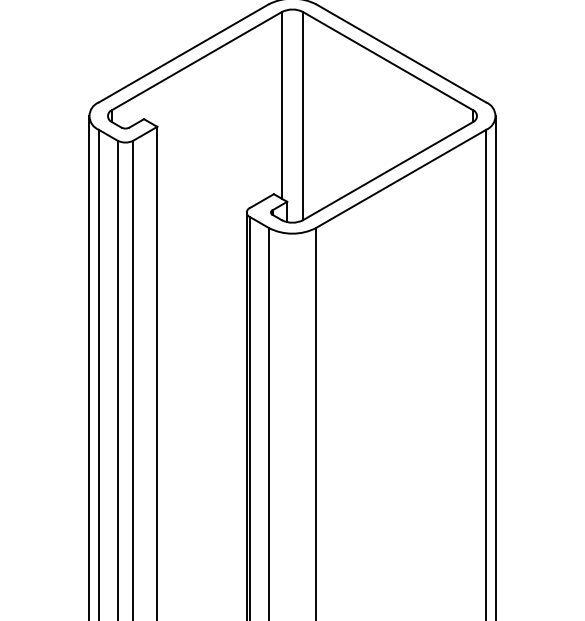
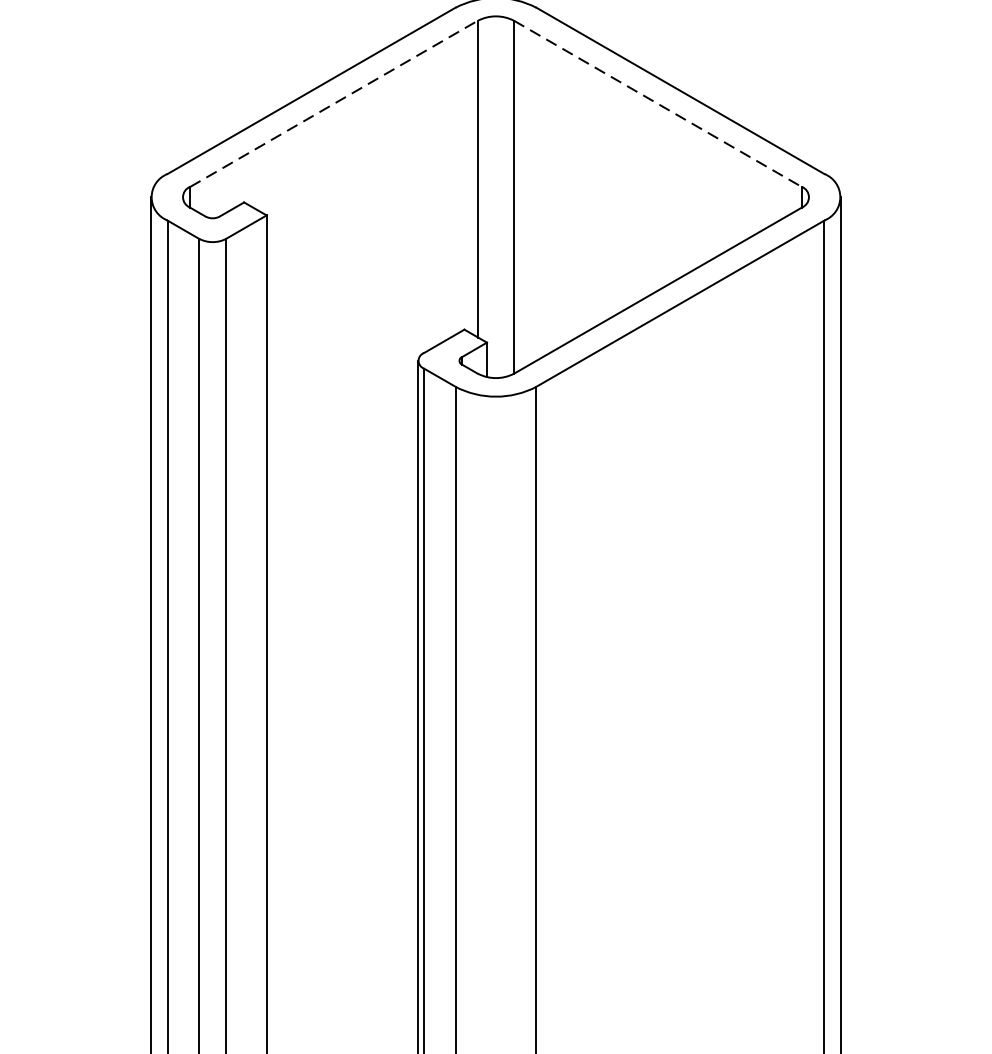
line: (197, 61) -> (334, 104), solid -> dashed
line: (387, 61) -> (657, 104), solid -> dashed

